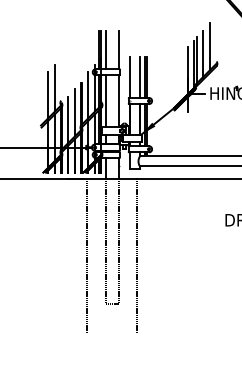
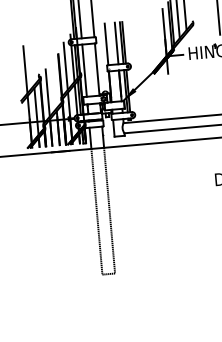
line: (55, 87) -> (32, 61), removed
line: (75, 112) -> (54, 84), removed
line: (87, 256) -> (79, 228), removed
line: (137, 256) -> (129, 224), removed

